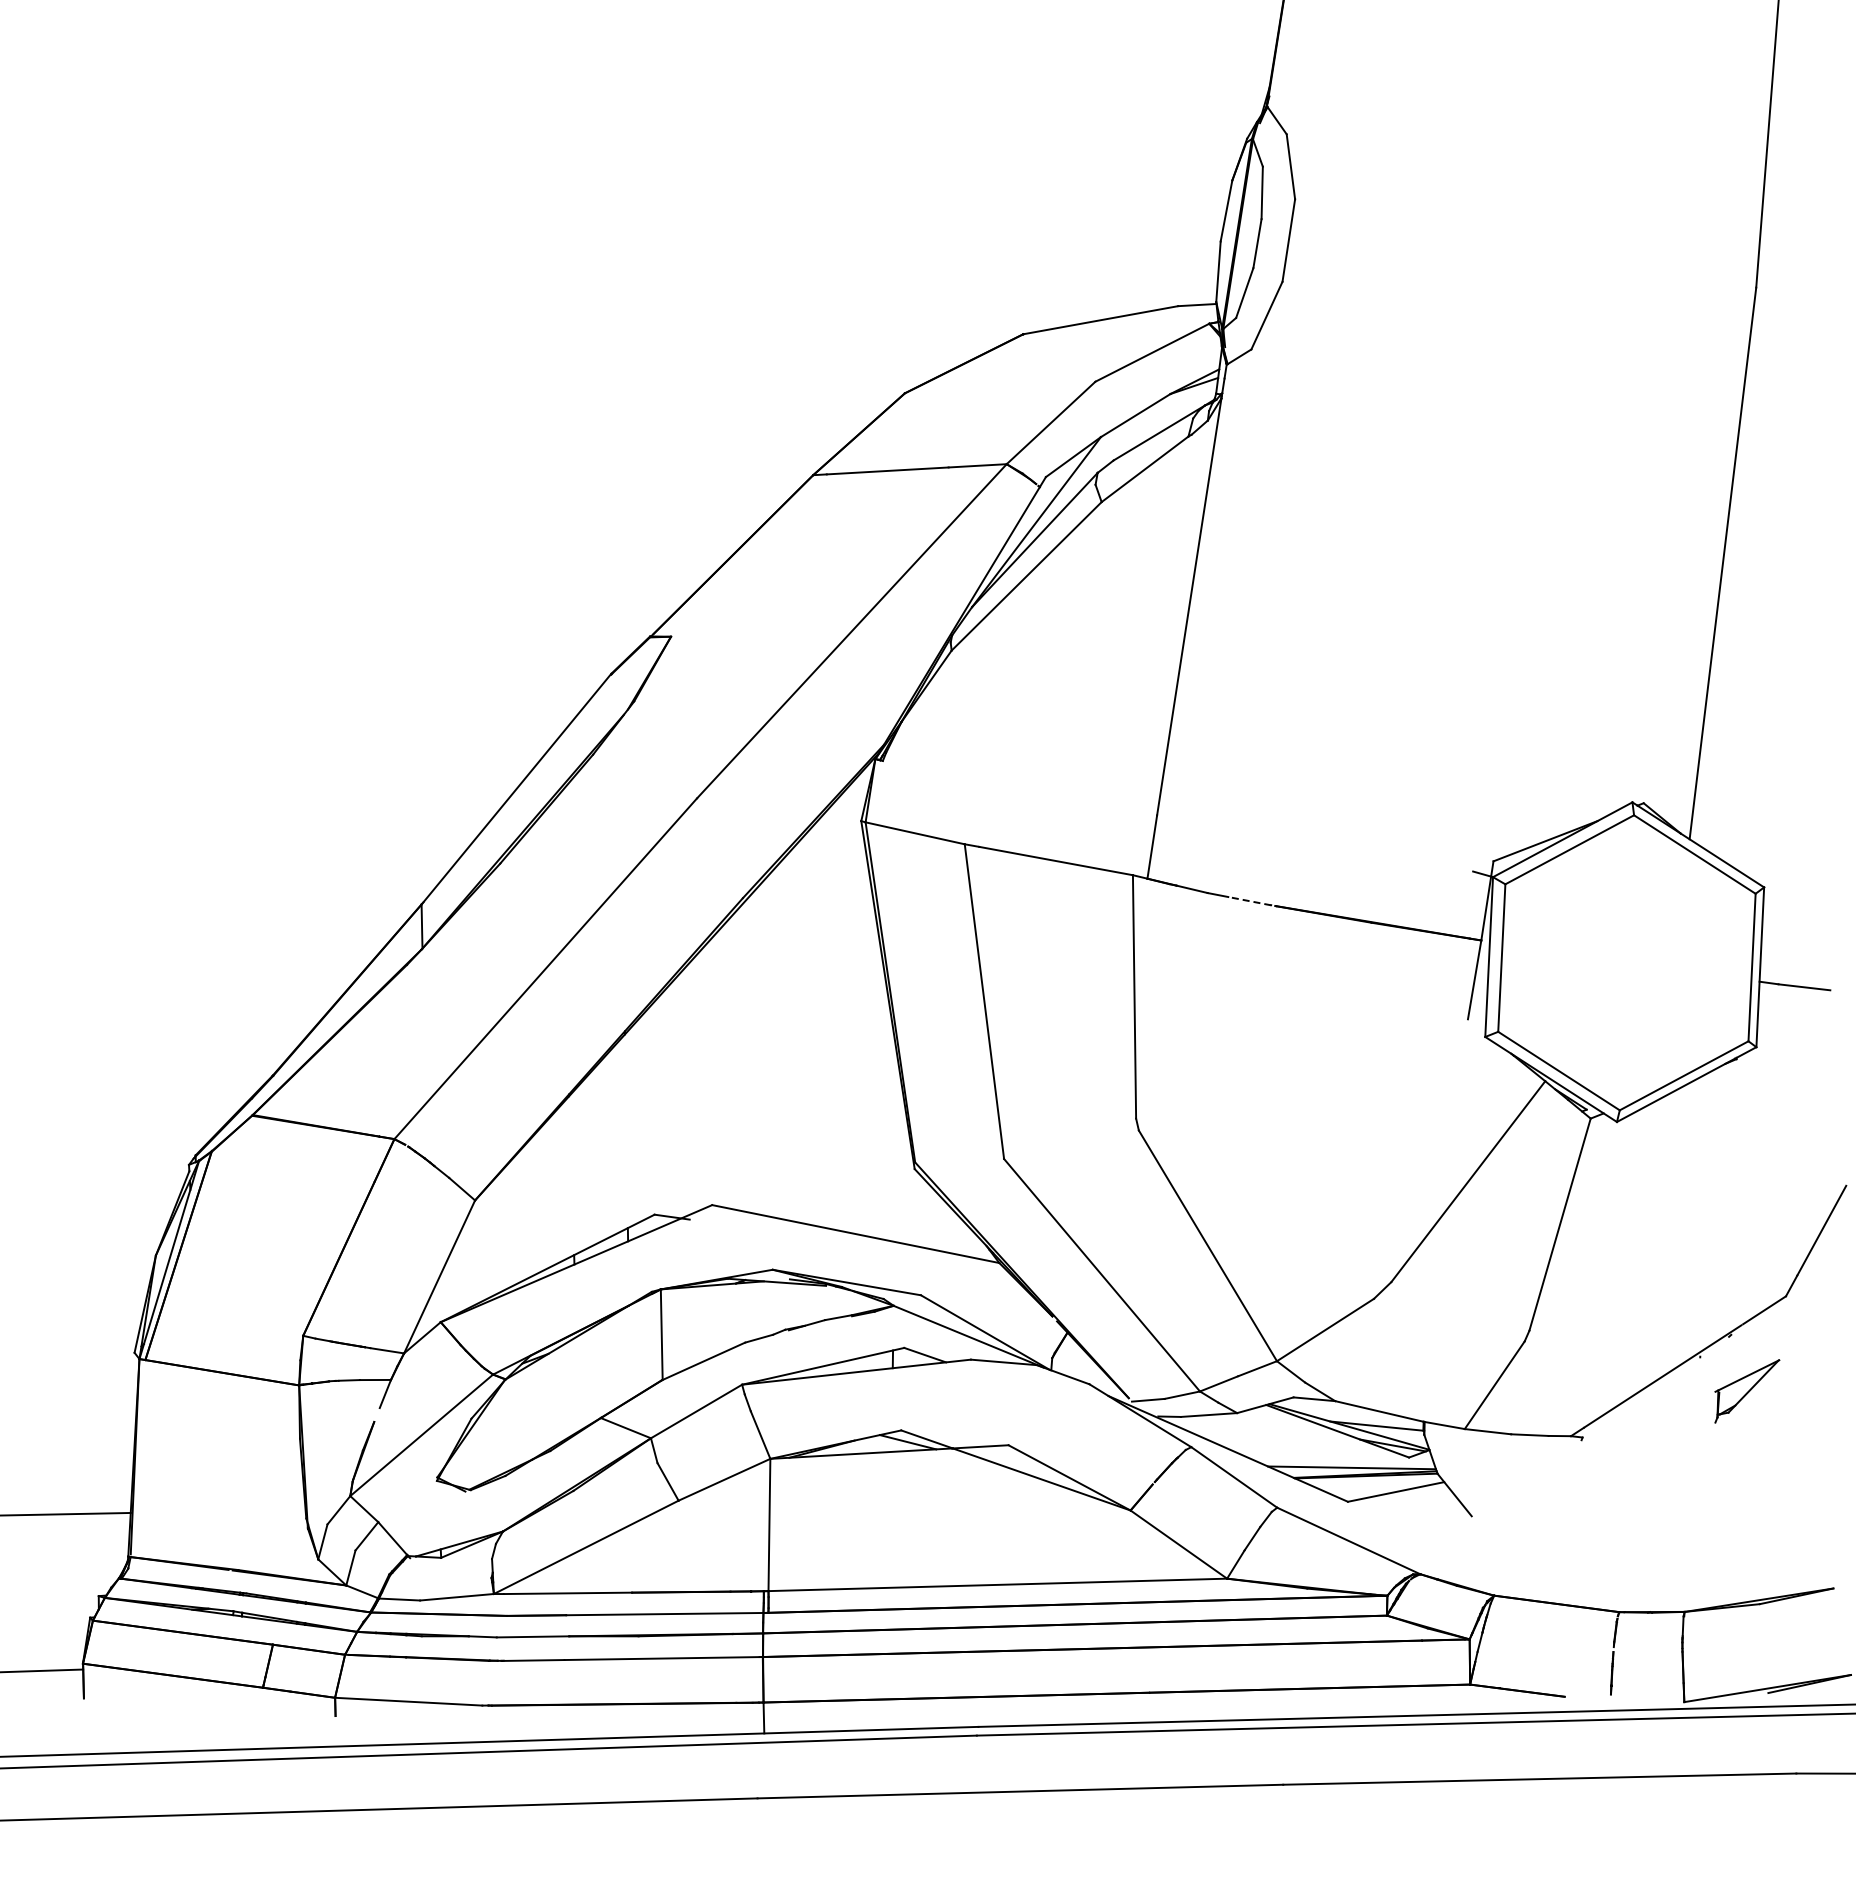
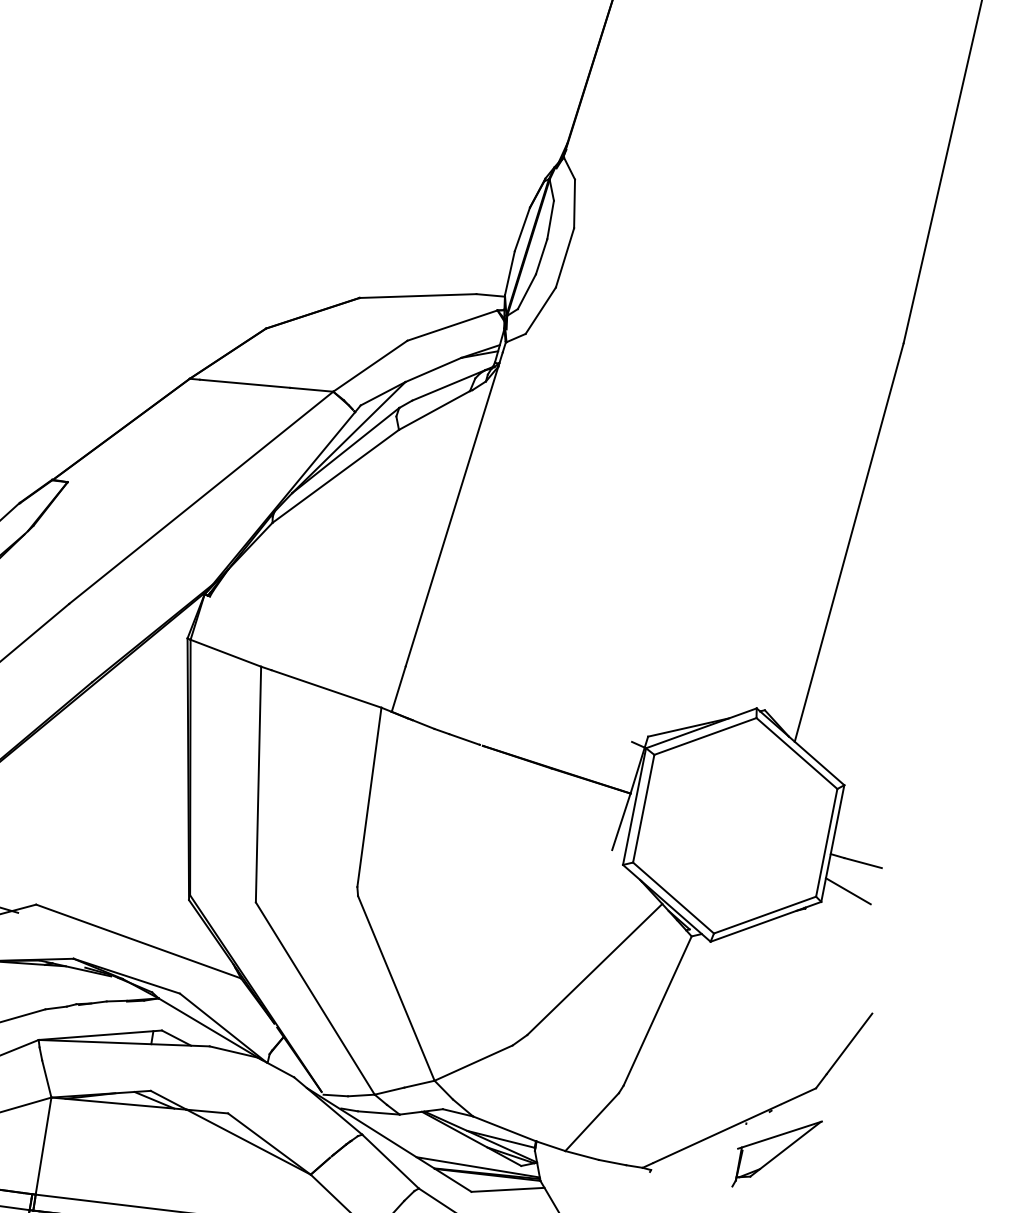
line: (1249, 901) -> (464, 739), dashed -> solid
line: (1789, 1027) -> (847, 891), added
part: (1747, 1391) -> (777, 1154), size x1.67

